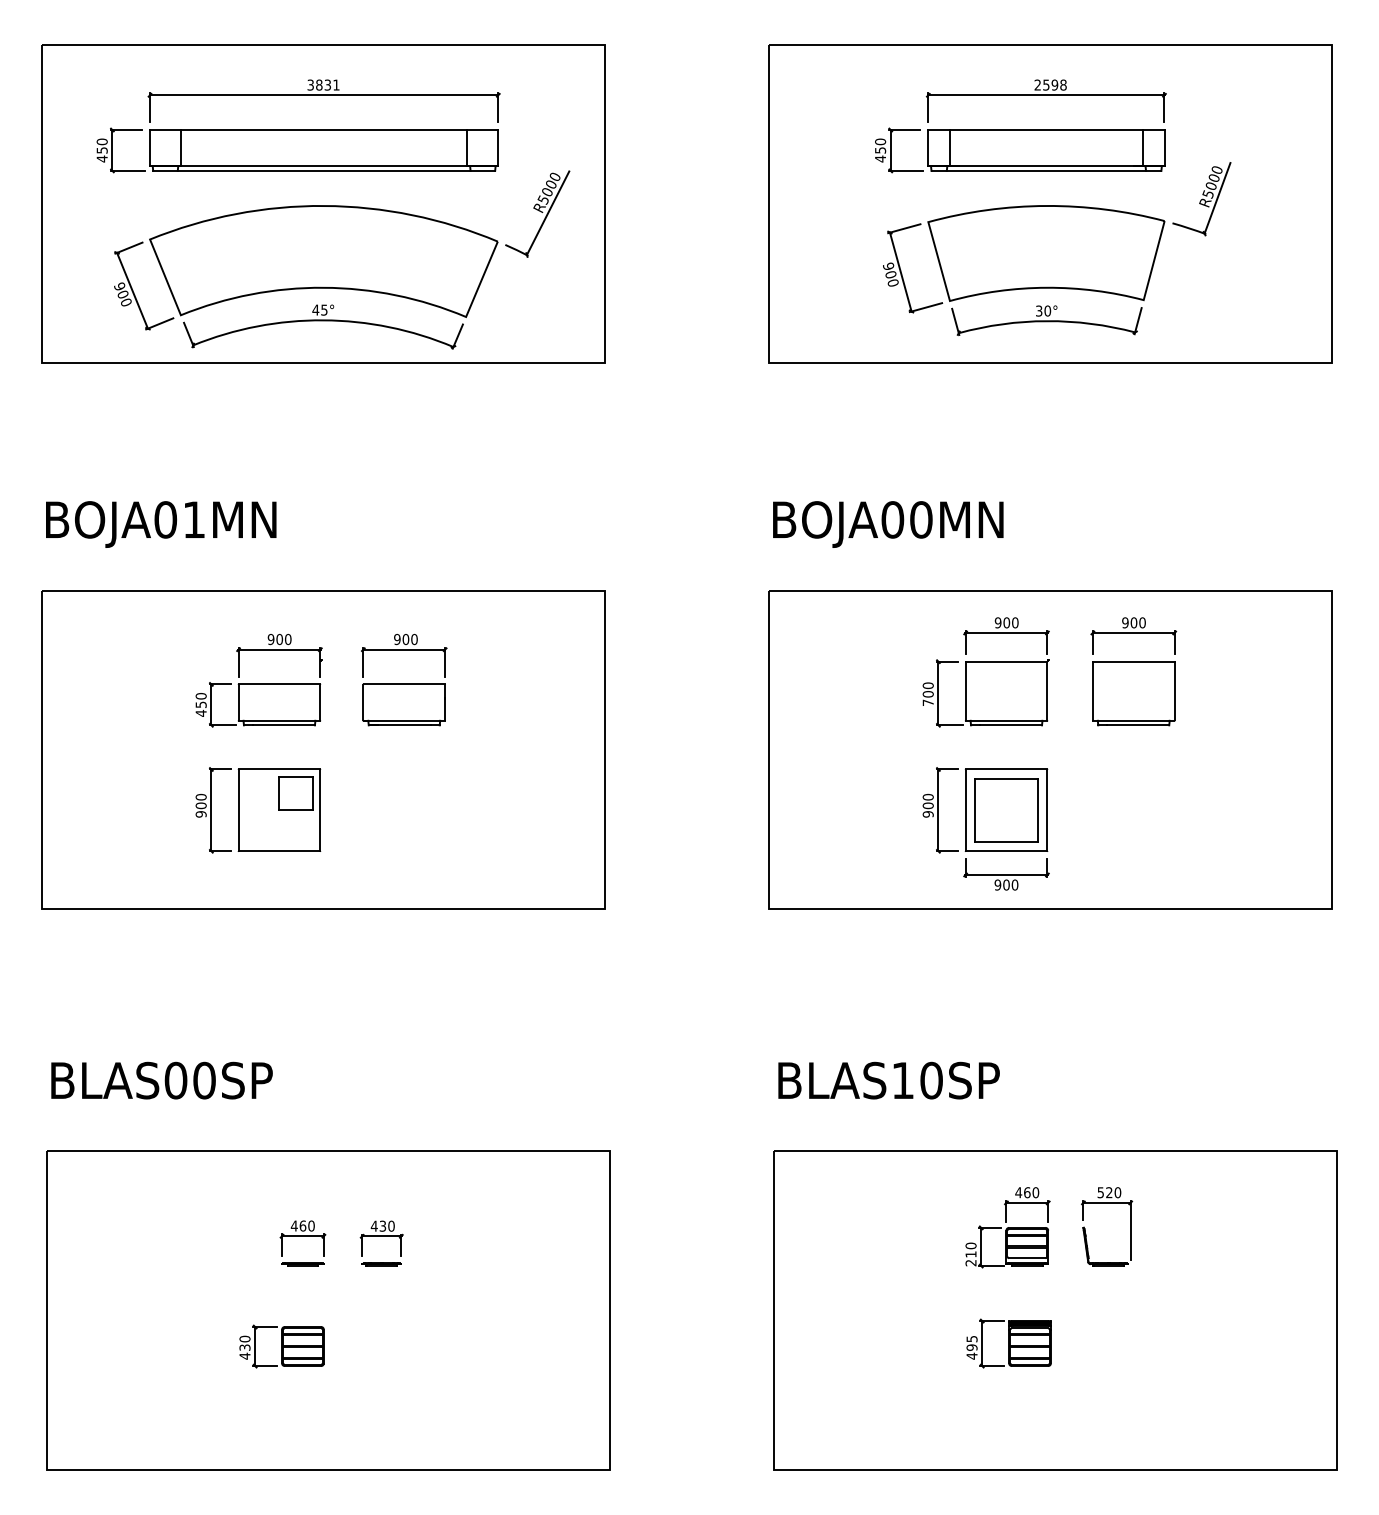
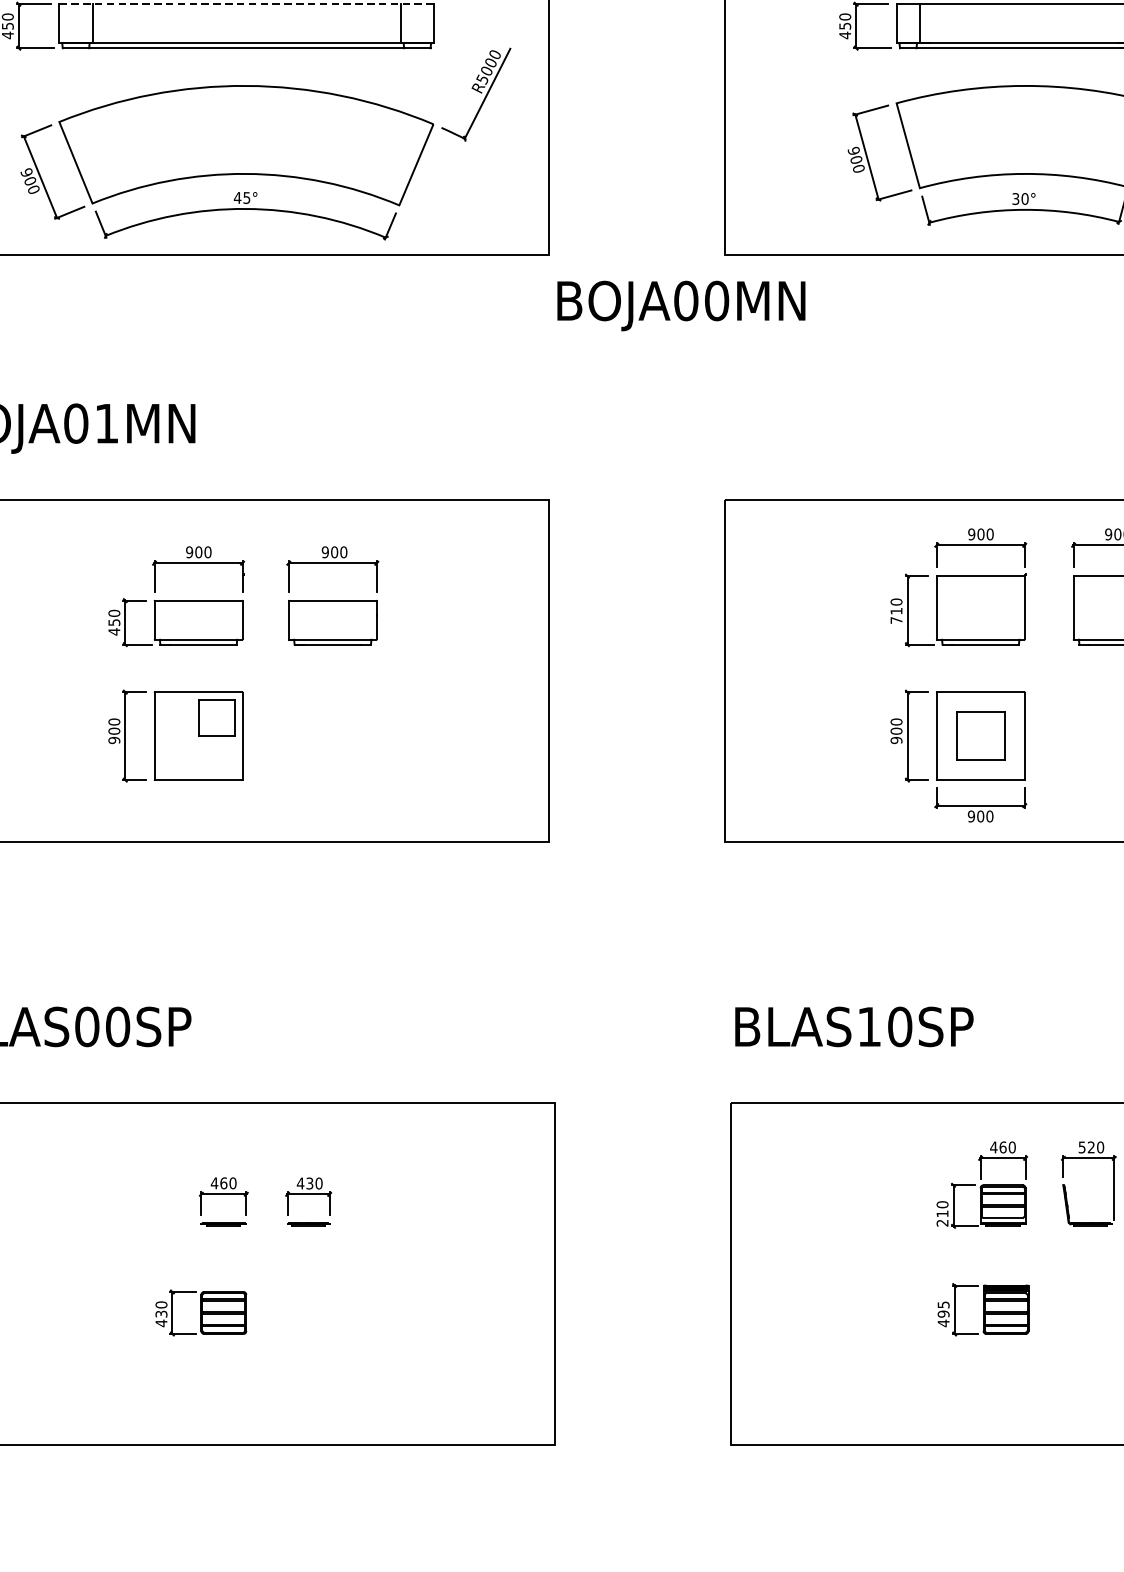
line: (324, 130) -> (247, 4), solid -> dashed
text: (888, 524) -> (681, 305), moved
text: (927, 694) -> (895, 611), 700 -> 710
part: (1006, 810) -> (980, 736), size x0.7

